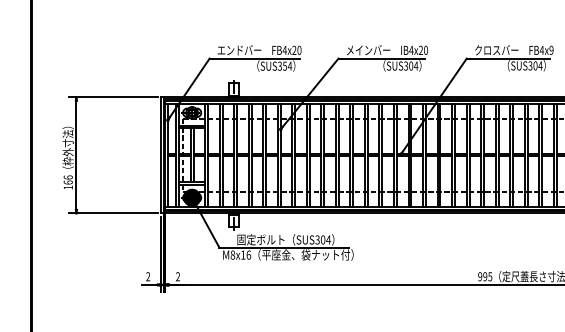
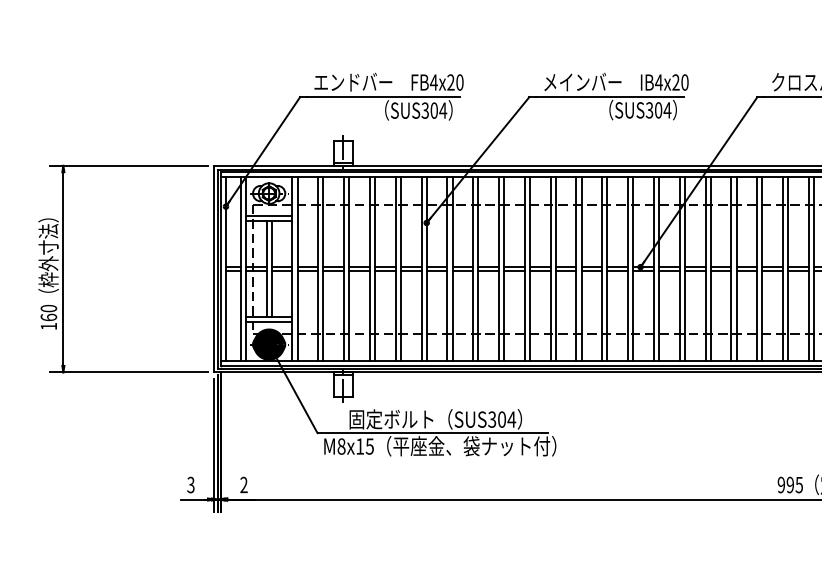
text: (285, 65) -> (435, 109), SUS354 -> SUS304
text: (67, 177) -> (47, 308), 166 -> 160
text: (248, 254) -> (369, 445), M8x16 -> M8x15
text: (148, 277) -> (191, 486), 2 -> 3

